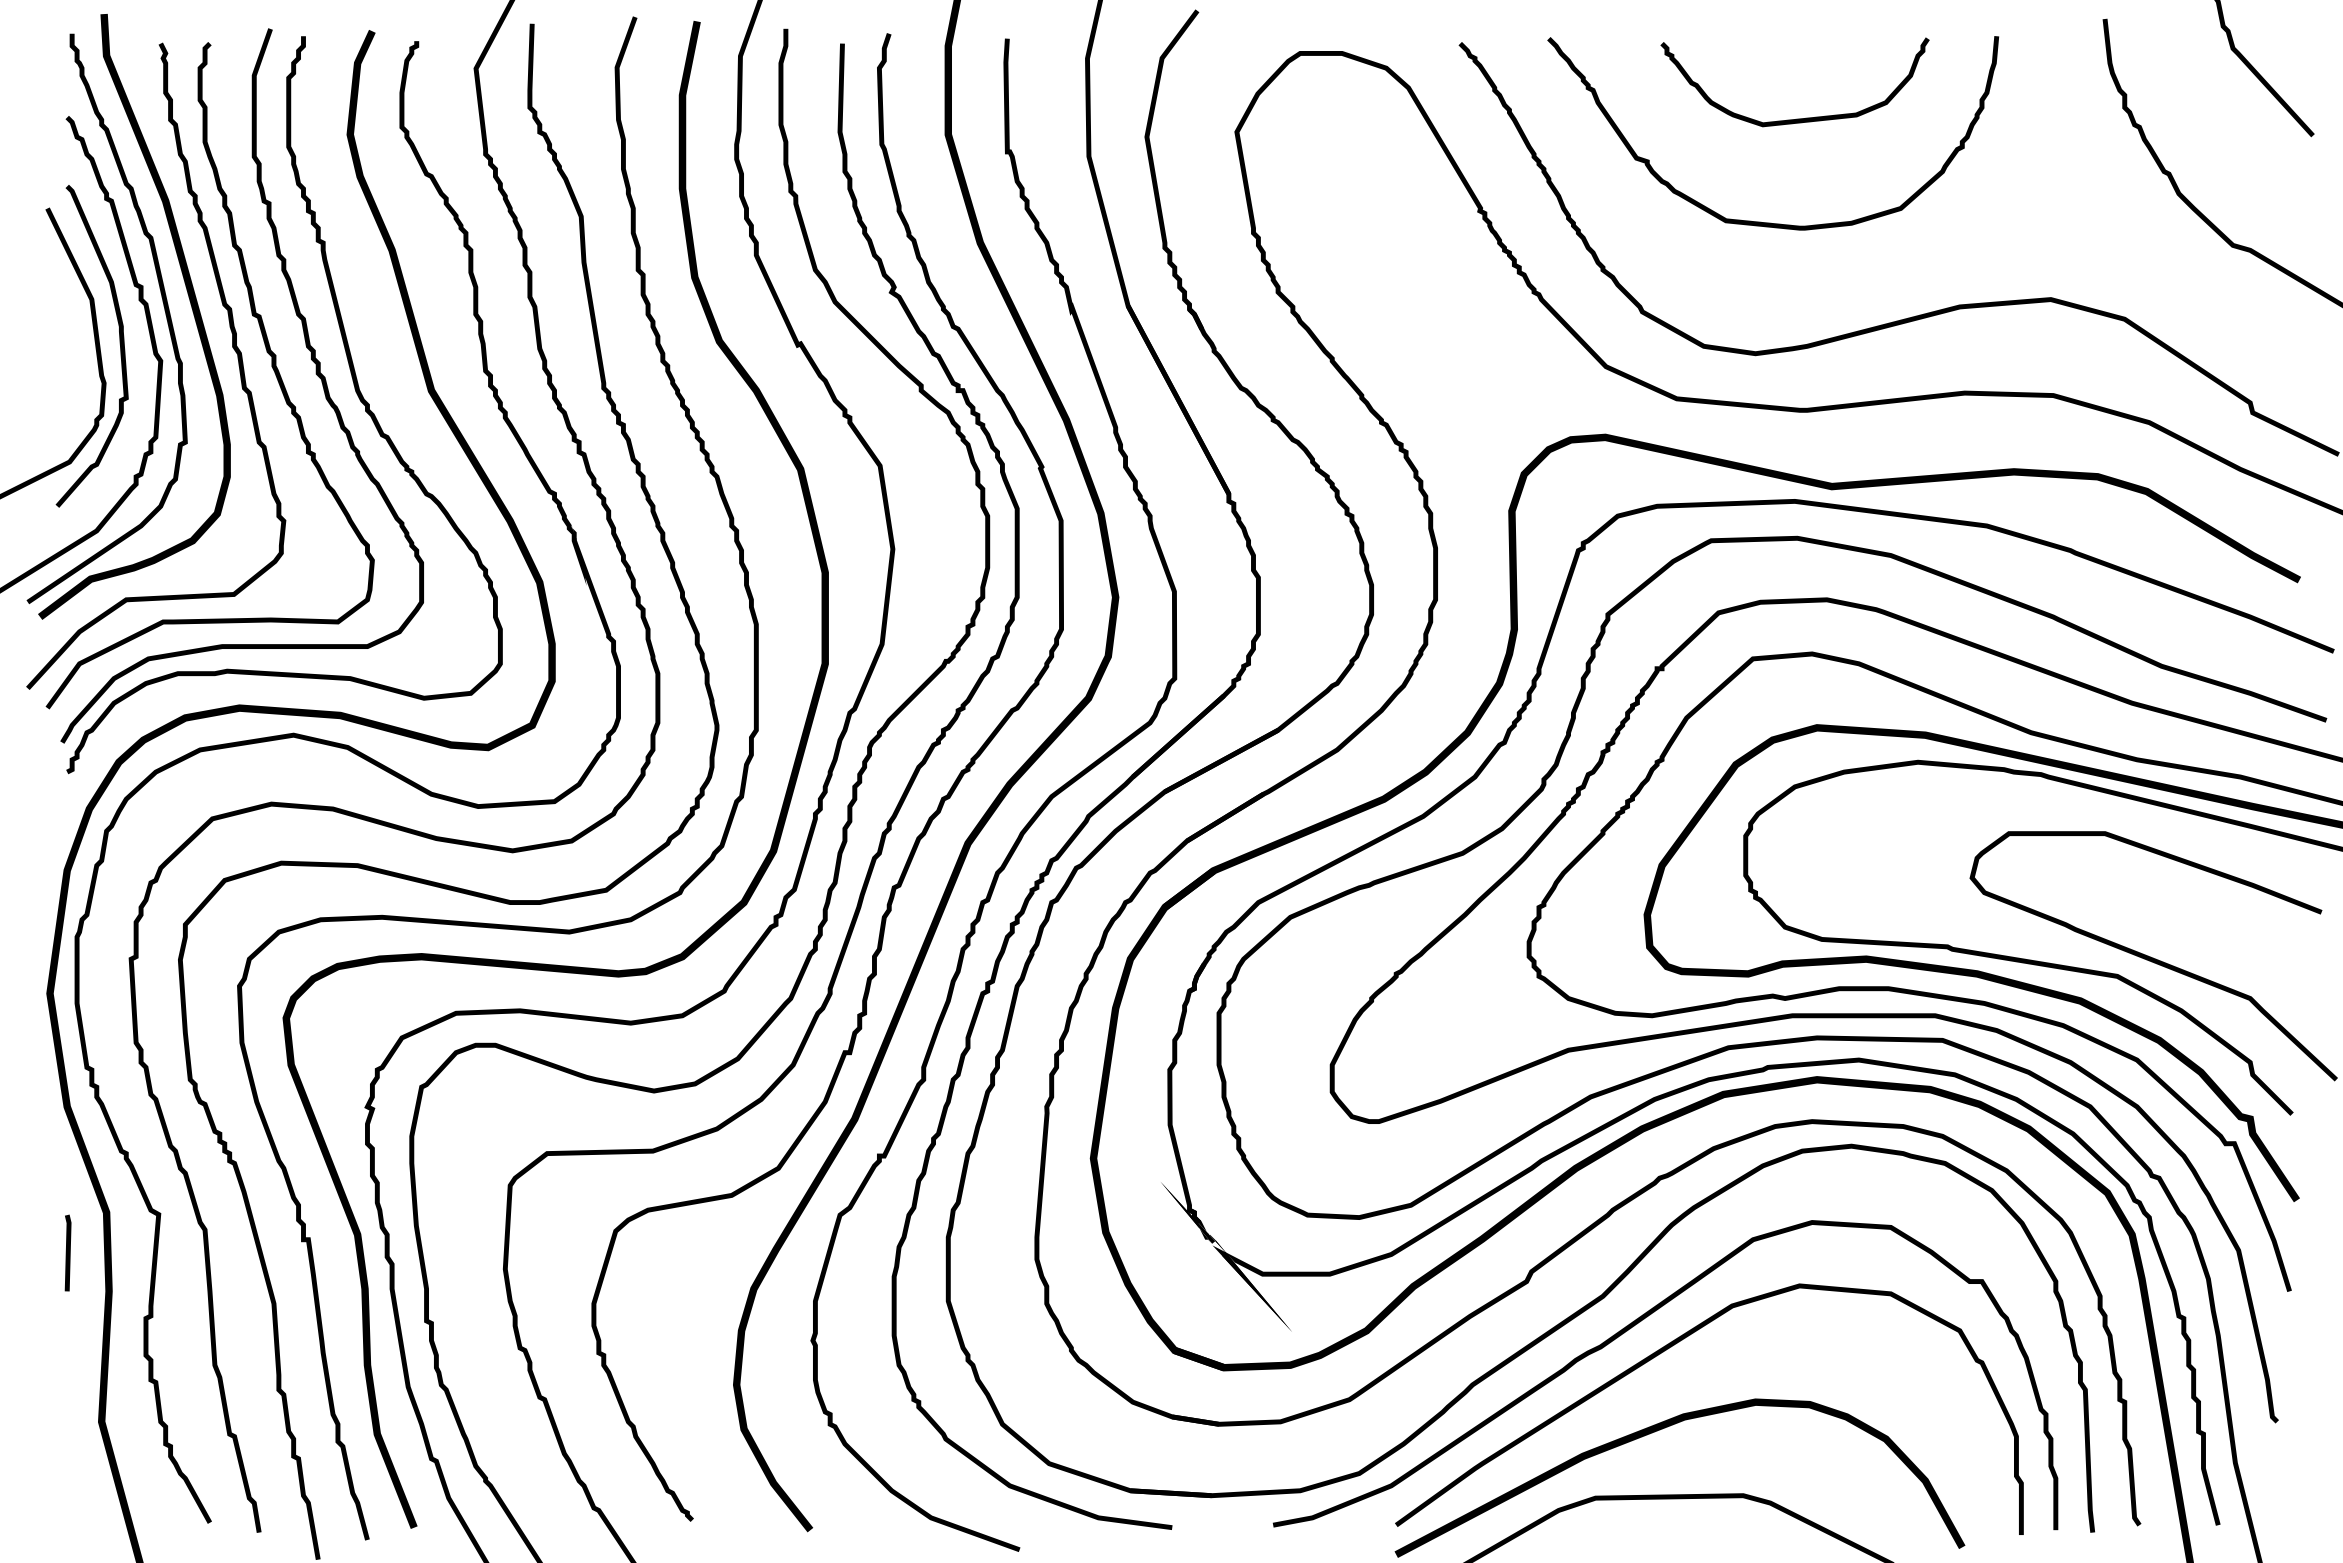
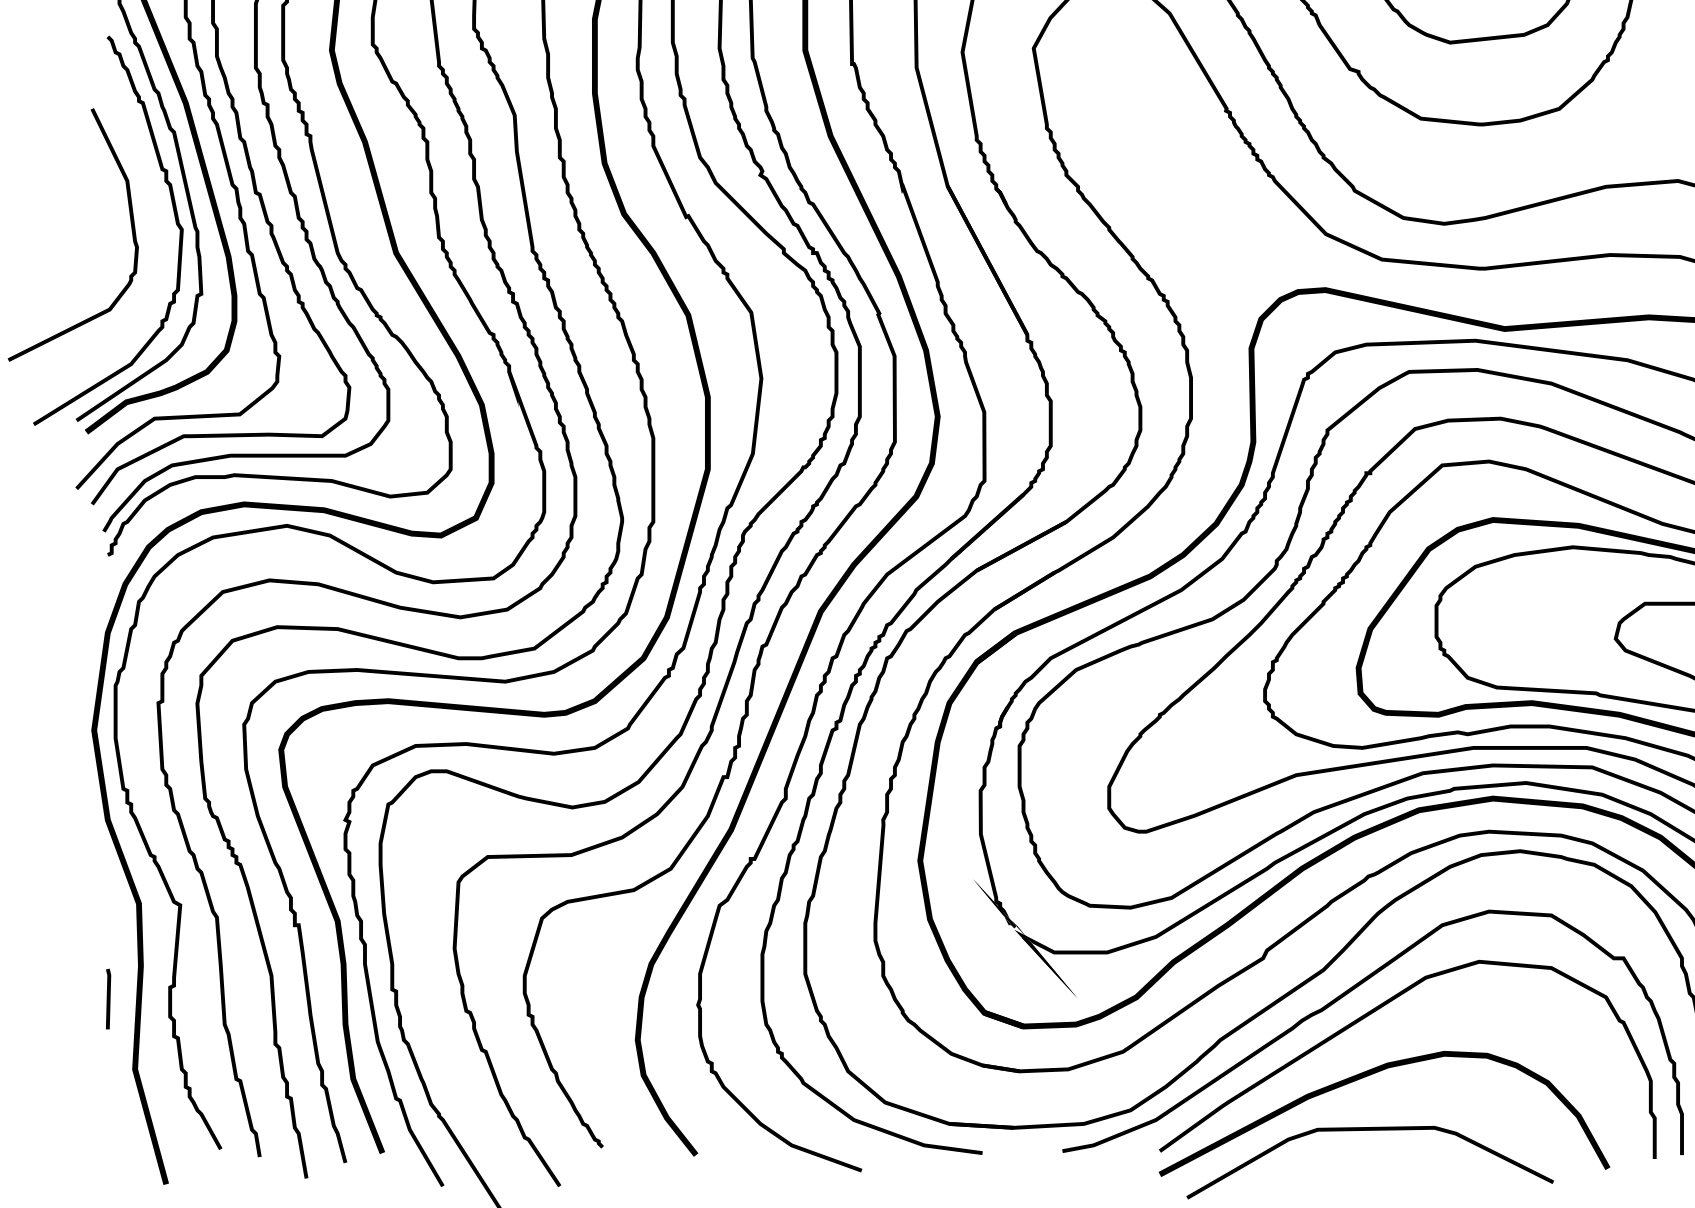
curve: (119, 344) -> (149, 216), removed
line: (67, 1252) -> (108, 998), moved

